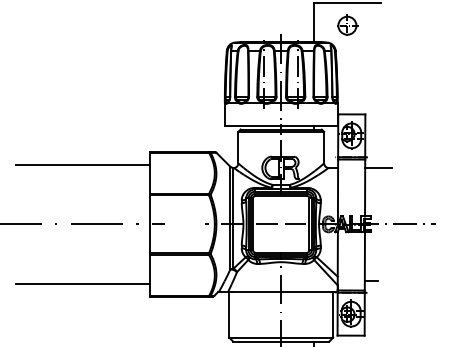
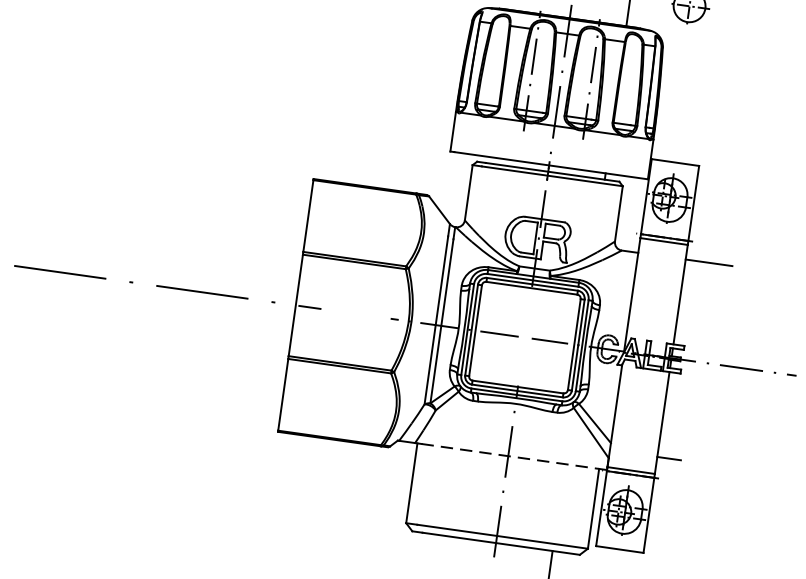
line: (82, 165) -> (191, 185), removed
line: (82, 283) -> (162, 392), removed
line: (284, 292) -> (513, 457), solid -> dashed

